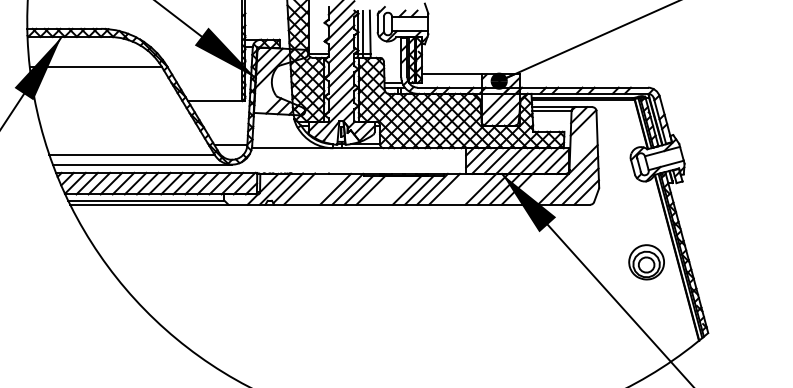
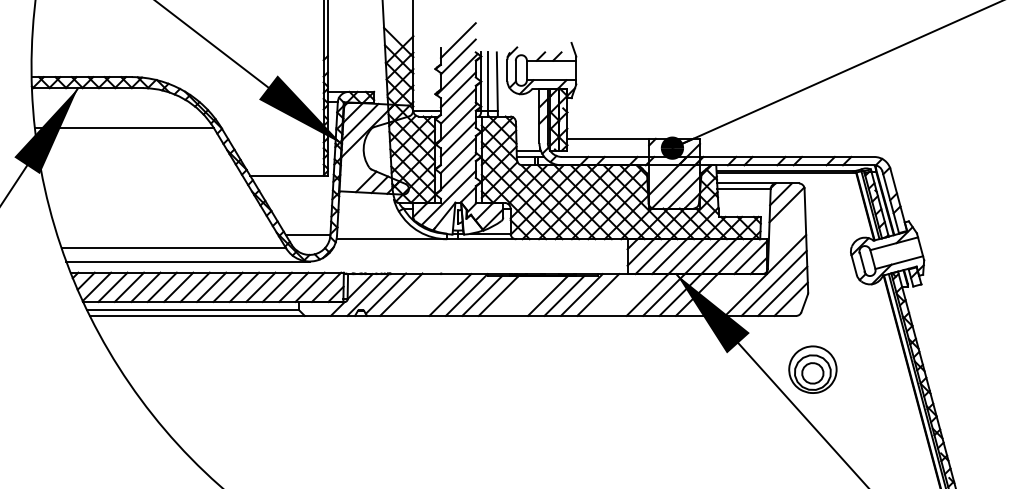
part: (646, 262) -> (812, 369), moved

